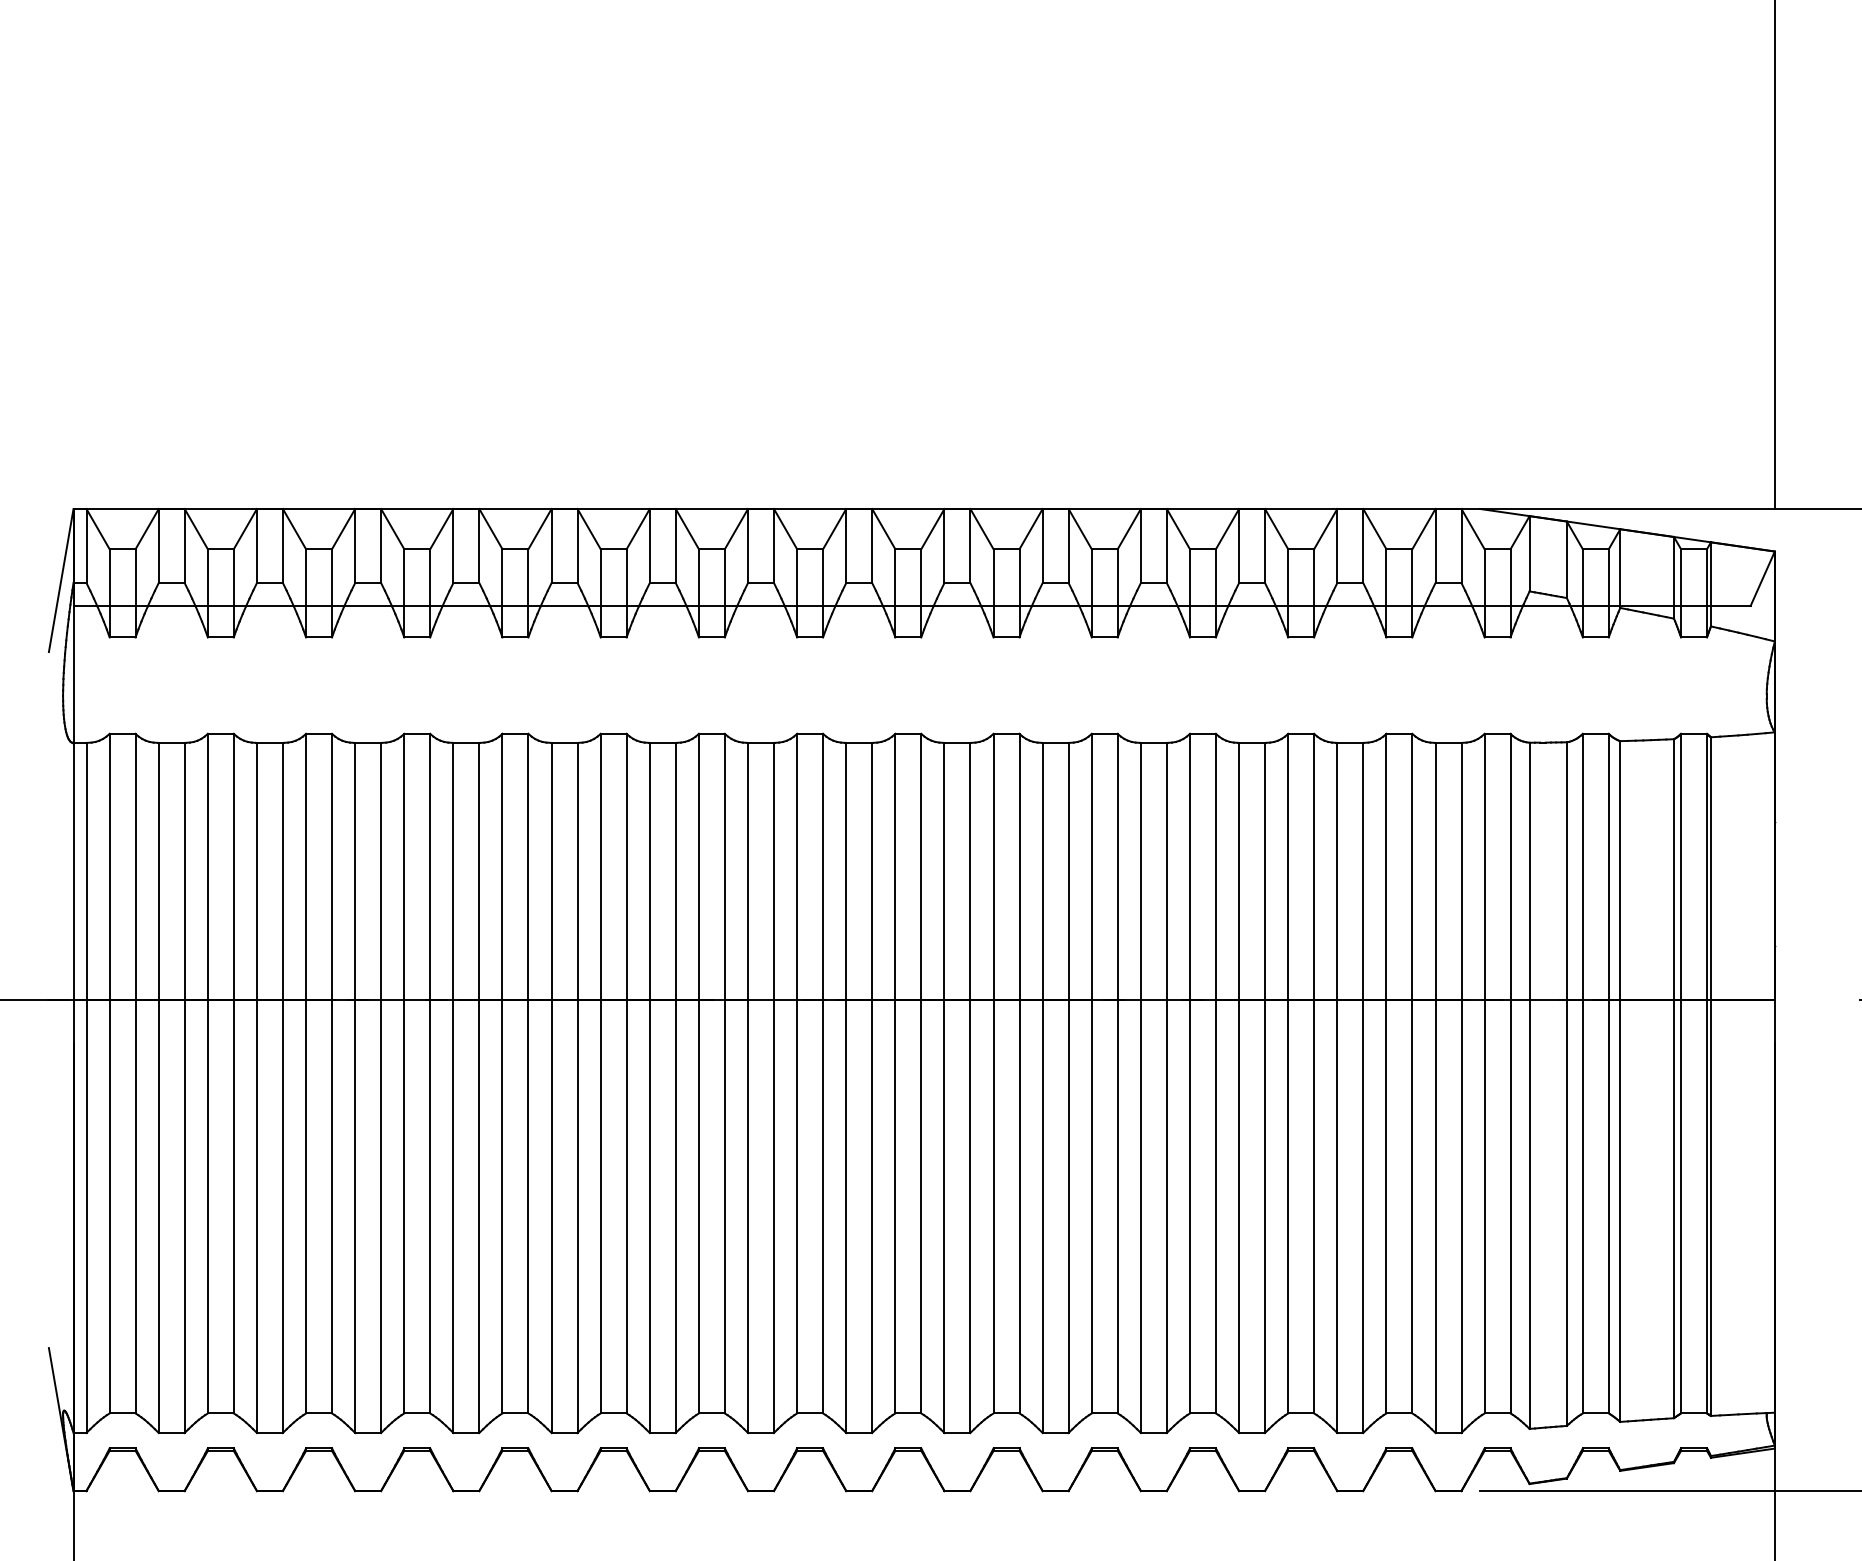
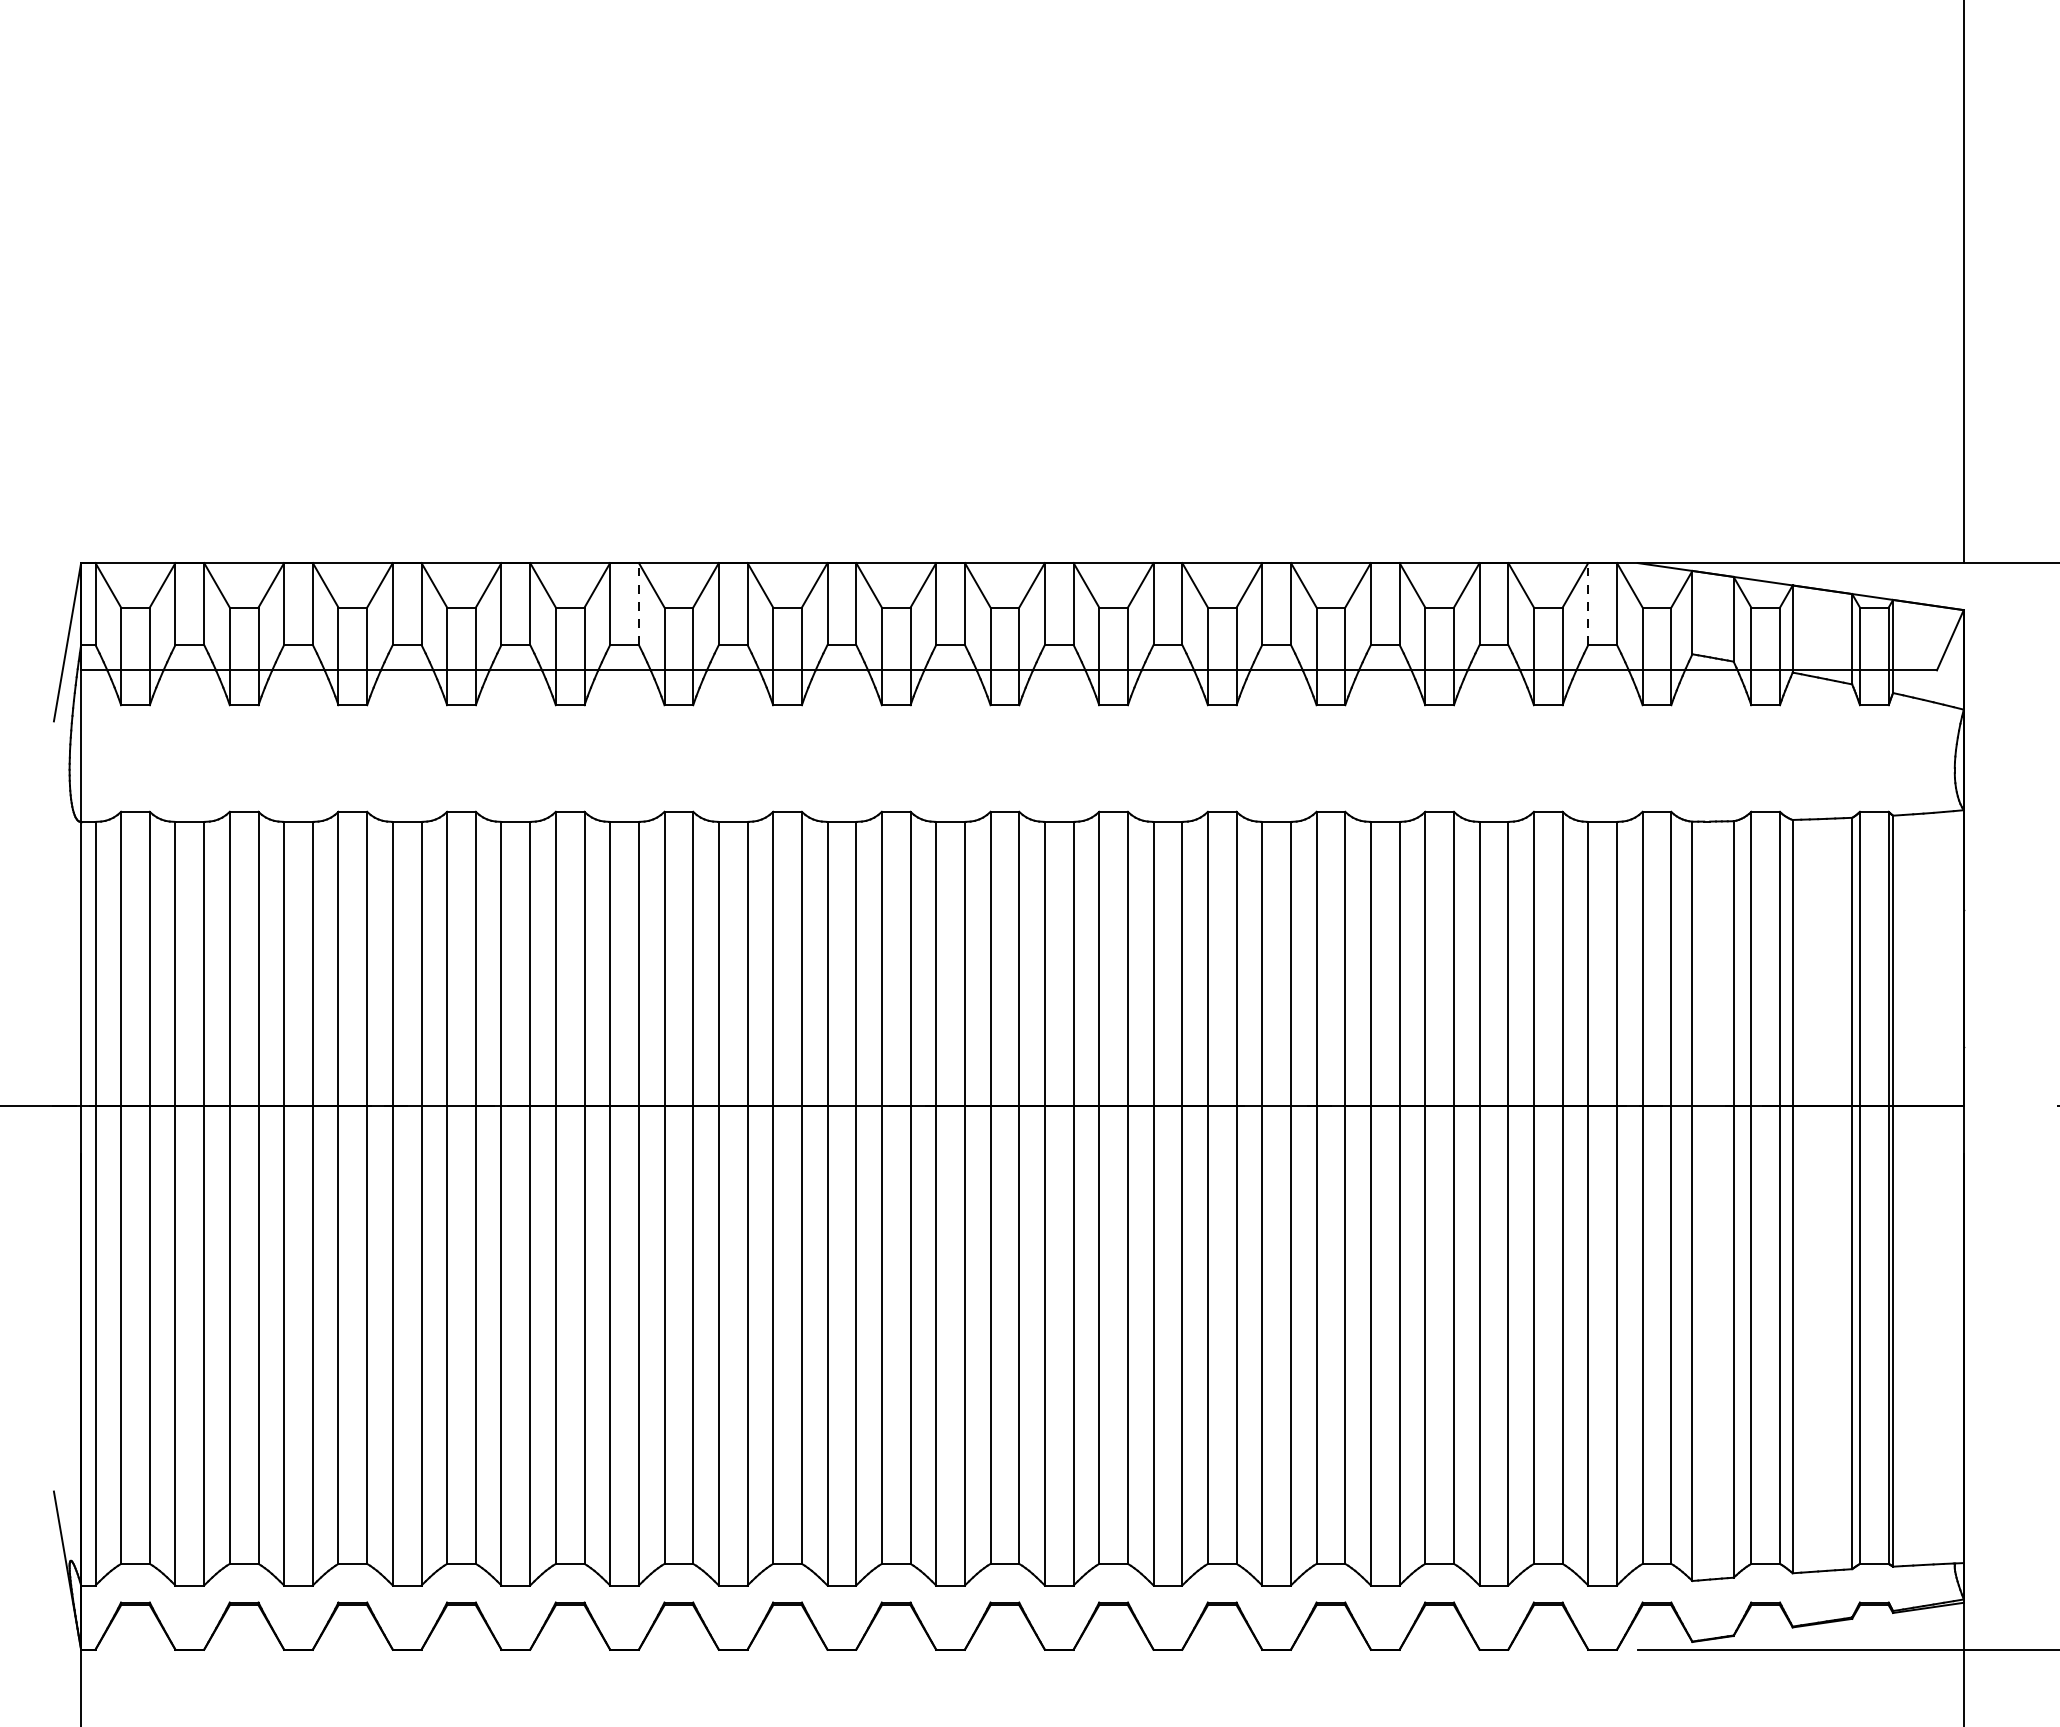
line: (577, 545) -> (638, 603), solid -> dashed
line: (1435, 545) -> (1588, 603), solid -> dashed

